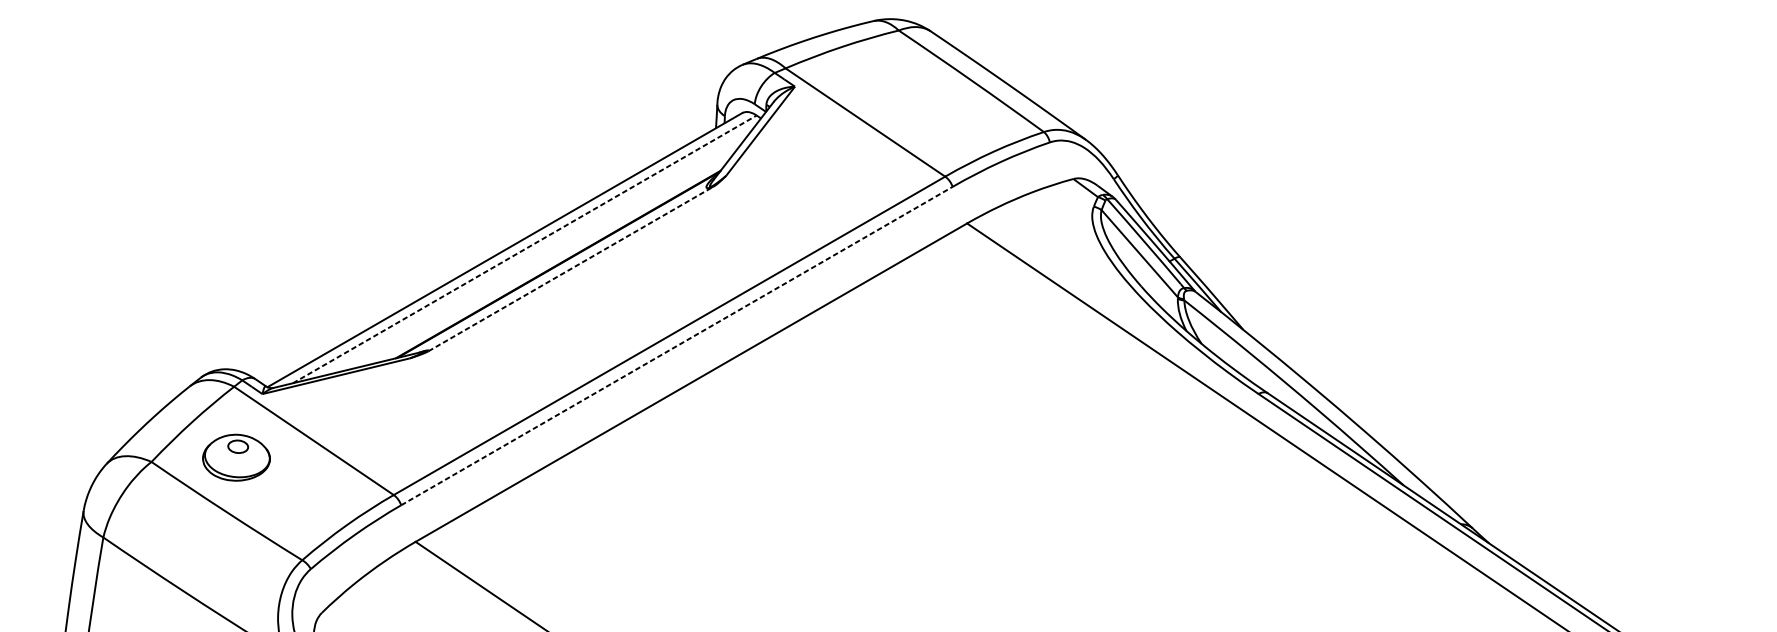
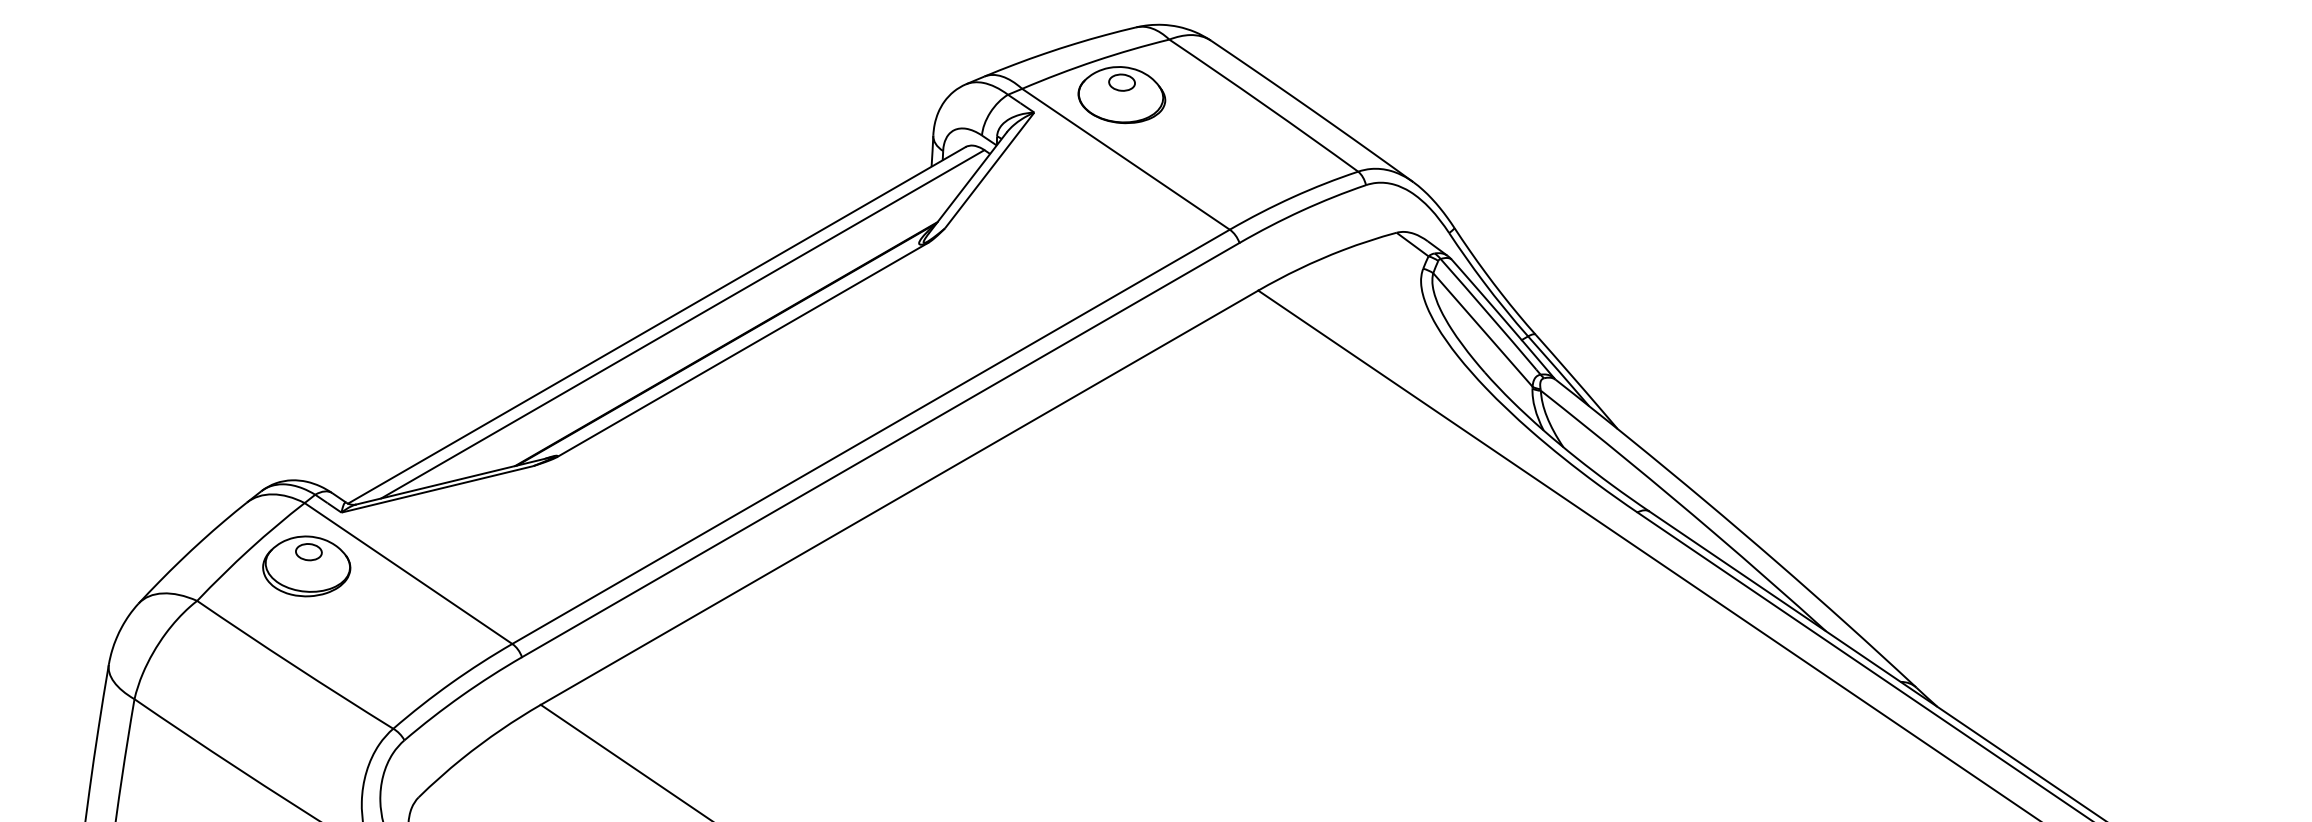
part: (861, 73) -> (1121, 95), added
line: (525, 249) -> (683, 324), dashed -> solid
line: (571, 268) -> (743, 349), dashed -> solid
line: (677, 345) -> (881, 449), dashed -> solid
part: (236, 457) -> (306, 566), moved

